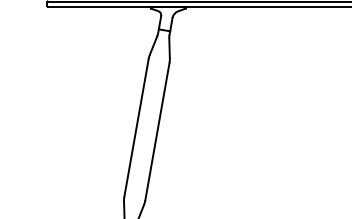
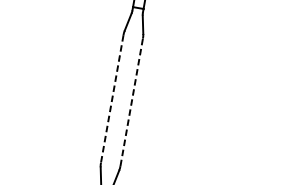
line: (136, 128) -> (112, 99), solid -> dashed
line: (157, 131) -> (131, 102), solid -> dashed

